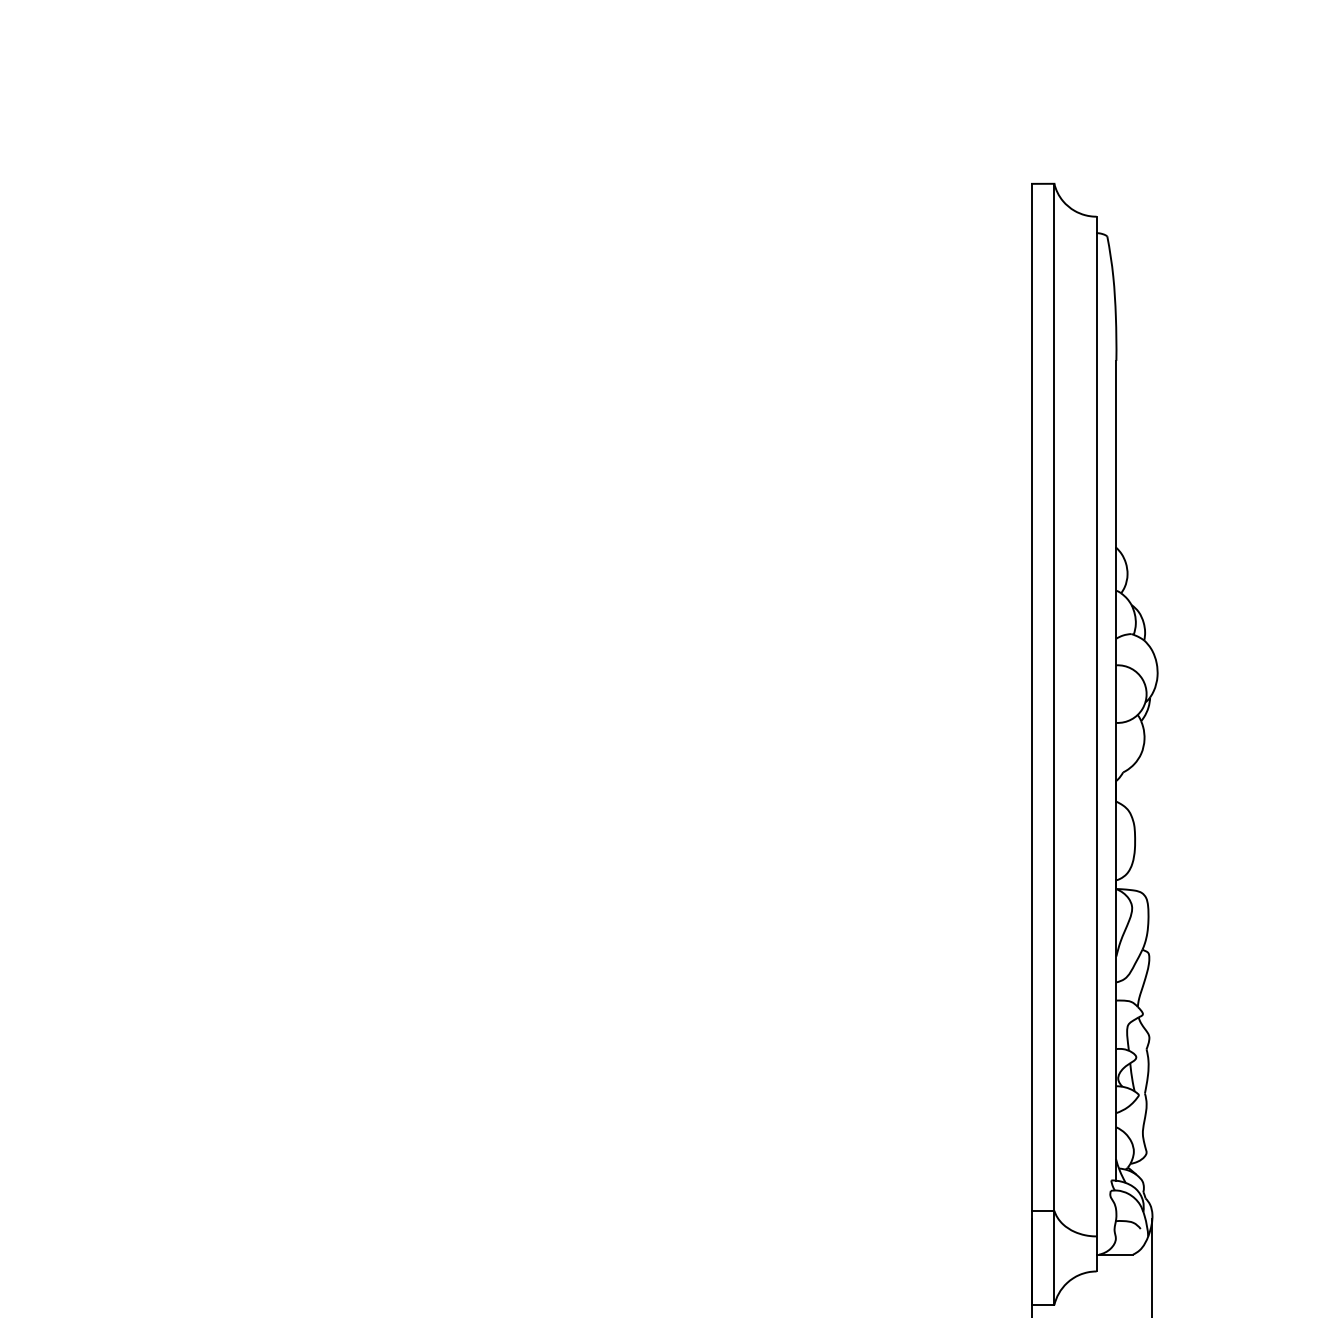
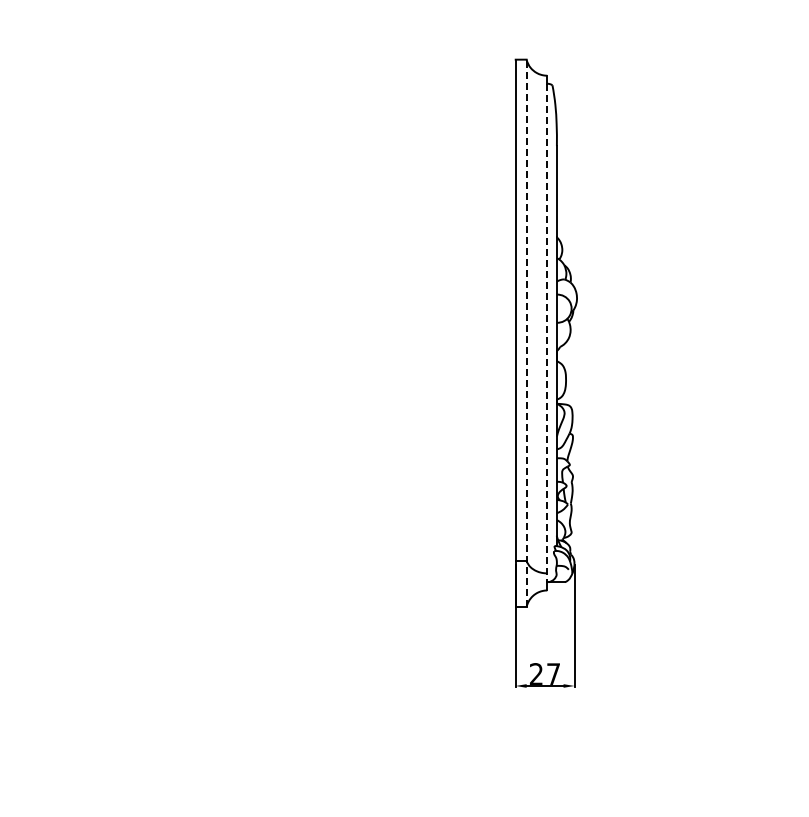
line: (1054, 744) -> (526, 333), solid -> dashed
line: (1097, 744) -> (547, 333), solid -> dashed

